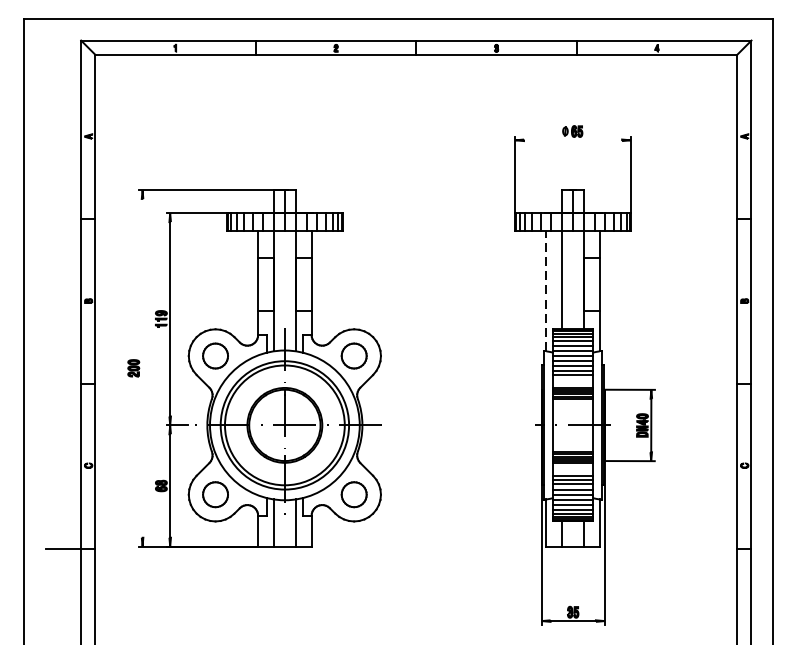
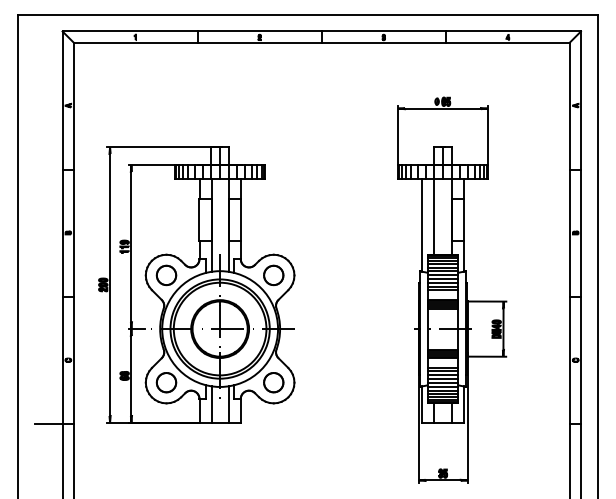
line: (572, 140) -> (442, 108), added
line: (546, 291) -> (422, 225), dashed -> solid
line: (143, 367) -> (110, 284), added

